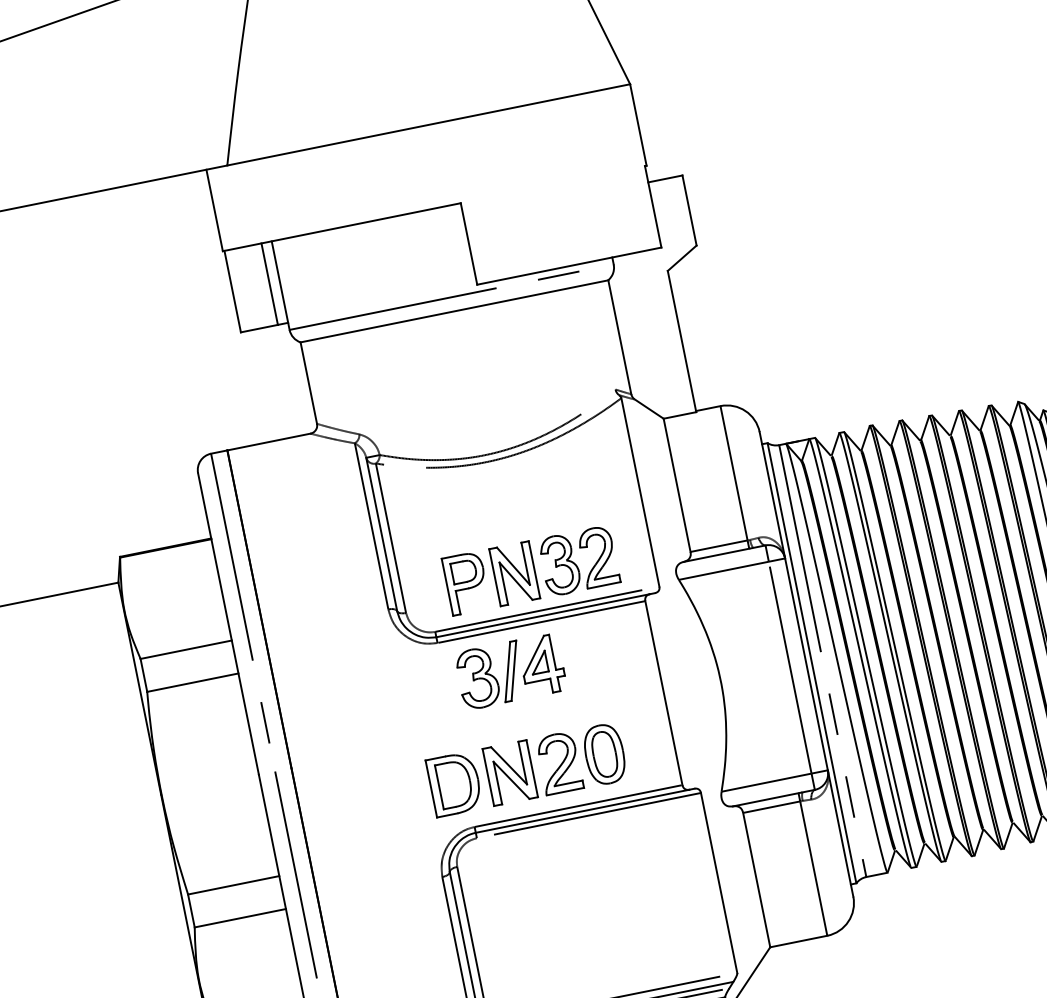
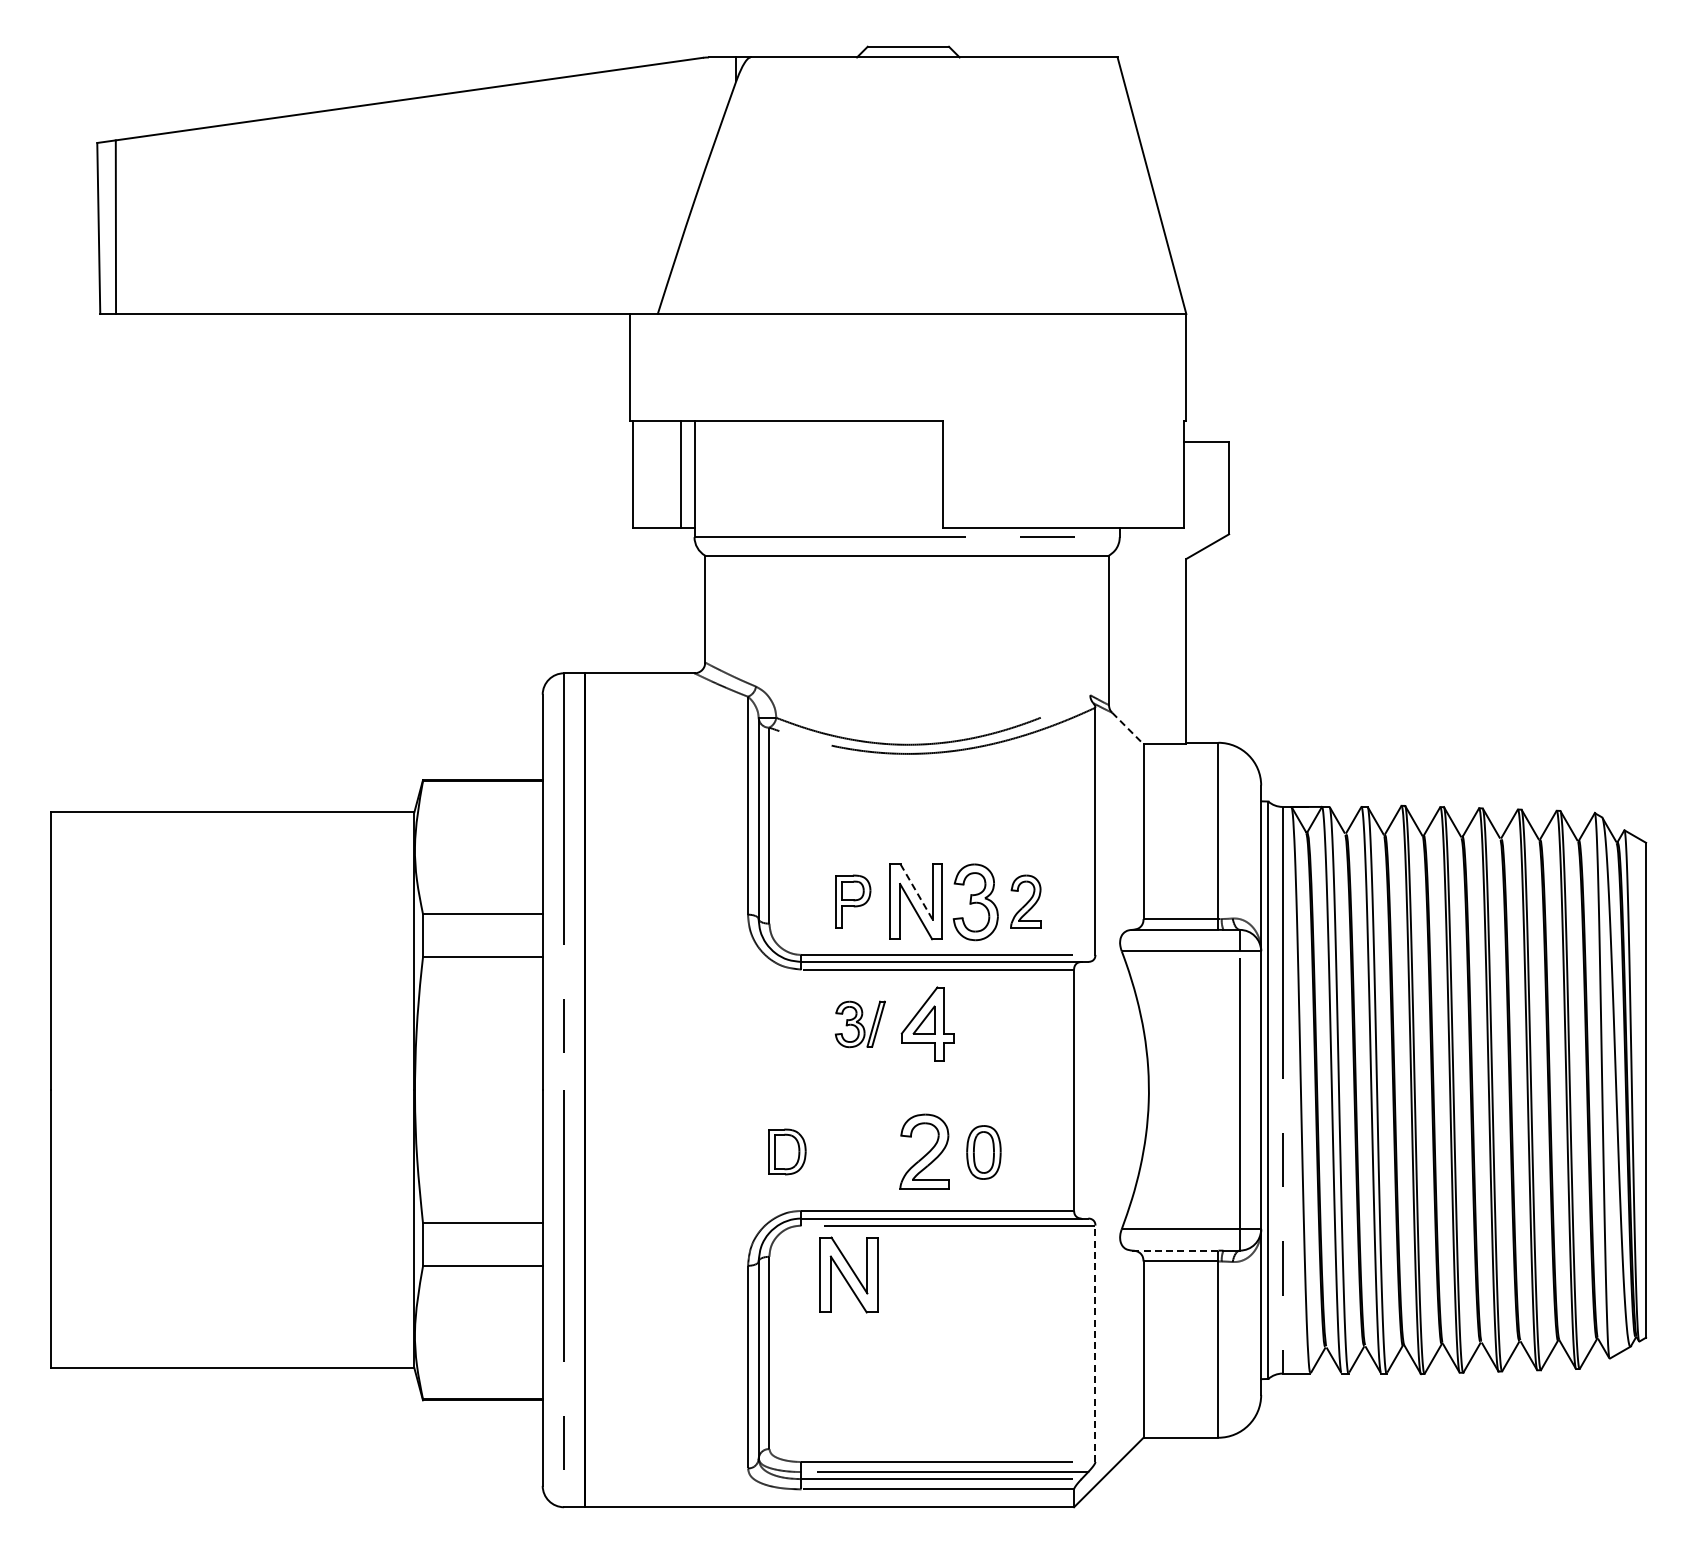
line: (649, 409) -> (1127, 728), solid -> dashed
part: (597, 556) -> (1025, 901), size x0.7
line: (513, 566) -> (916, 892), solid -> dashed
part: (466, 583) -> (852, 901), size x0.7
part: (491, 675) -> (860, 1024), size x0.6
part: (604, 754) -> (983, 1152), size x0.7
part: (509, 772) -> (848, 1274), moved
part: (454, 783) -> (787, 1151), size x0.6
line: (765, 799) -> (1175, 1250), solid -> dashed
line: (719, 882) -> (1095, 1343), solid -> dashed

